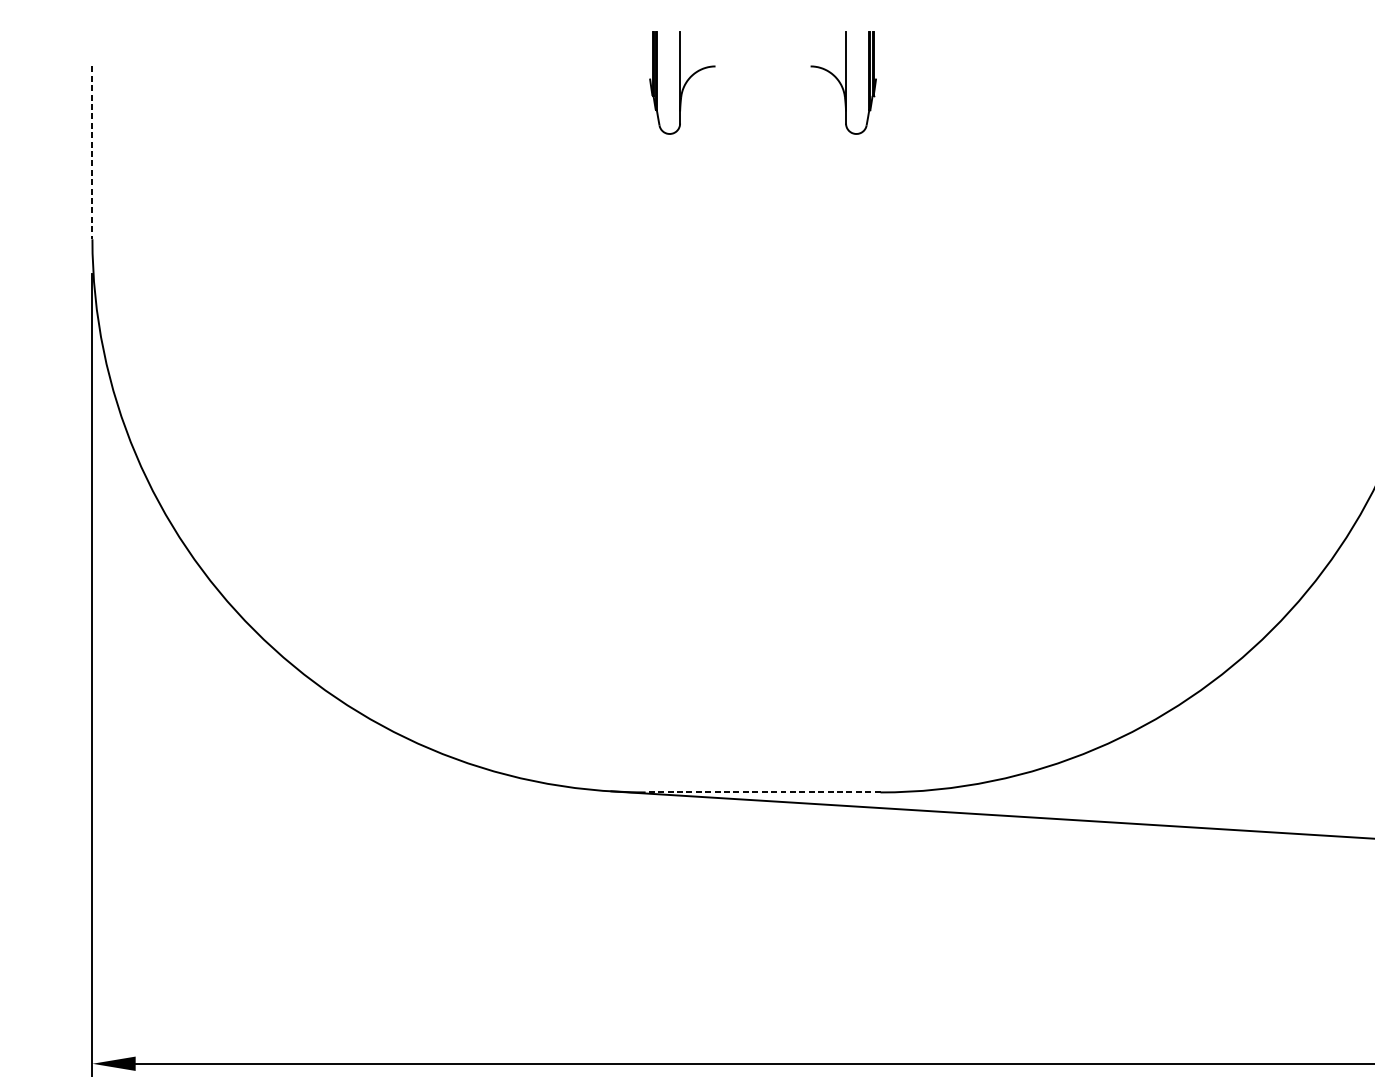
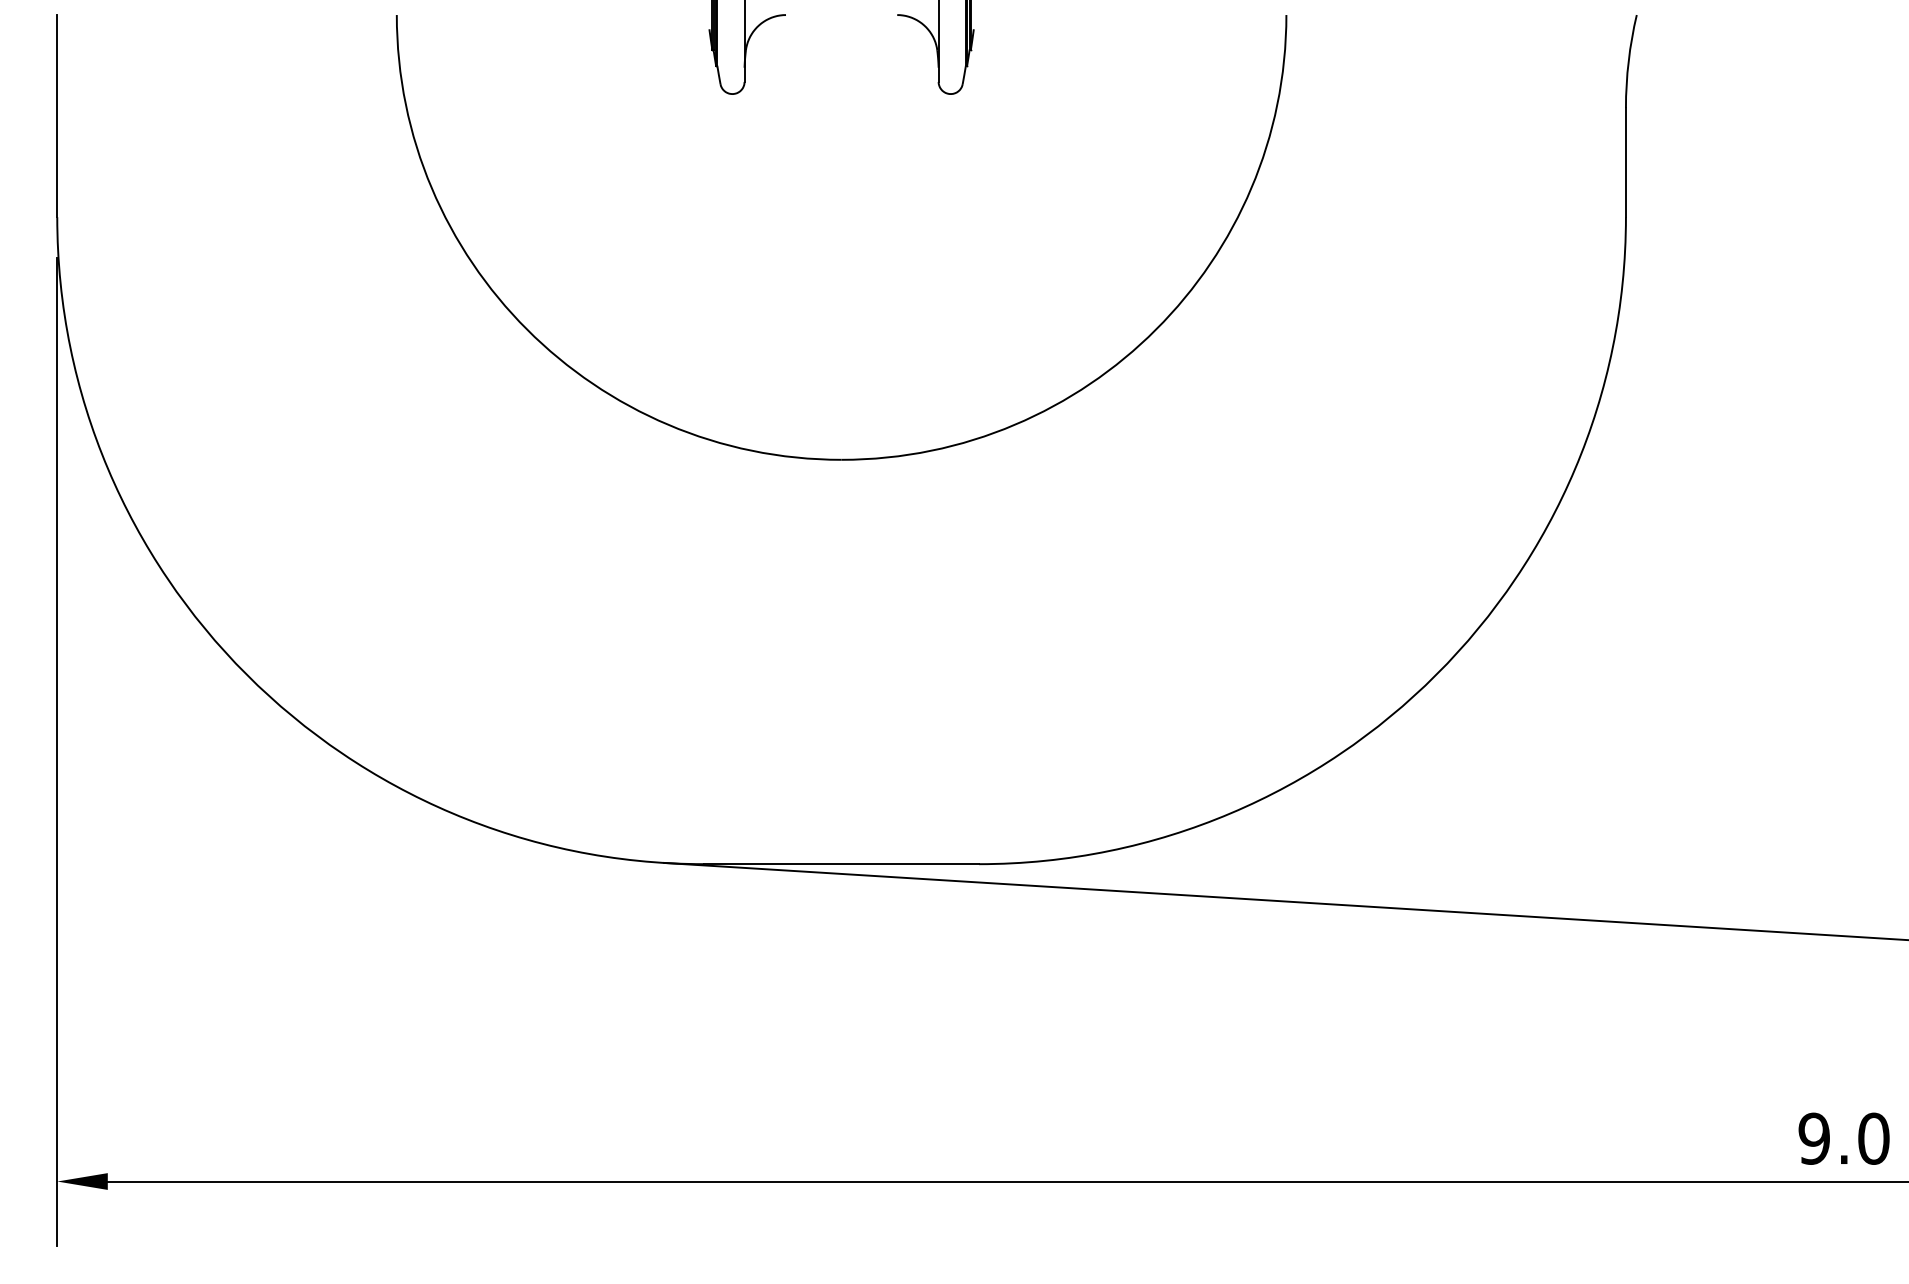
line: (92, 153) -> (57, 116), dashed -> solid
part: (762, 445) -> (841, 458), added
line: (762, 792) -> (841, 864), dashed -> solid

